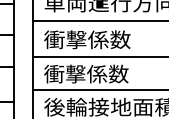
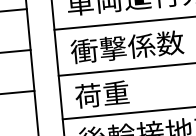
text: (86, 73) -> (130, 91), 衝撃係数 -> 荷重

